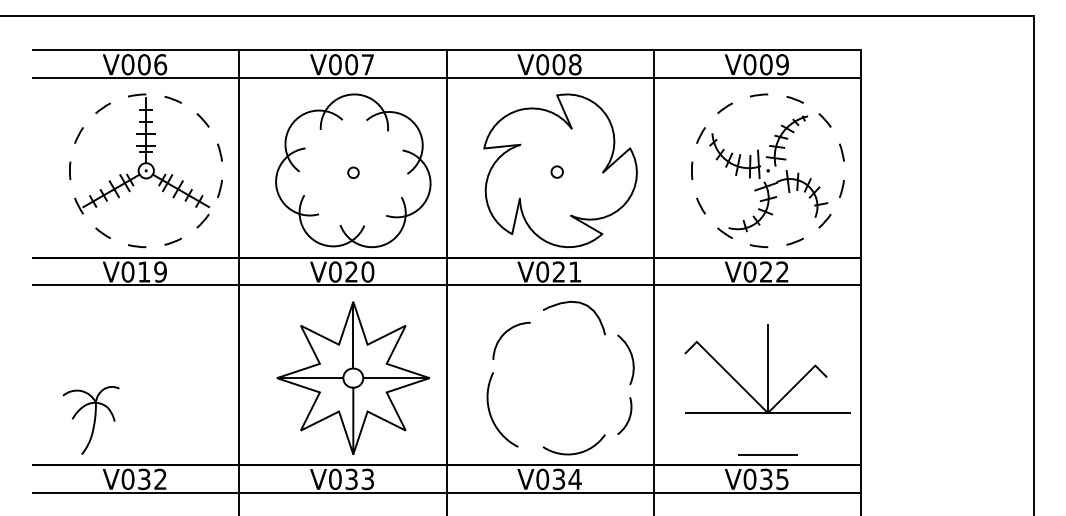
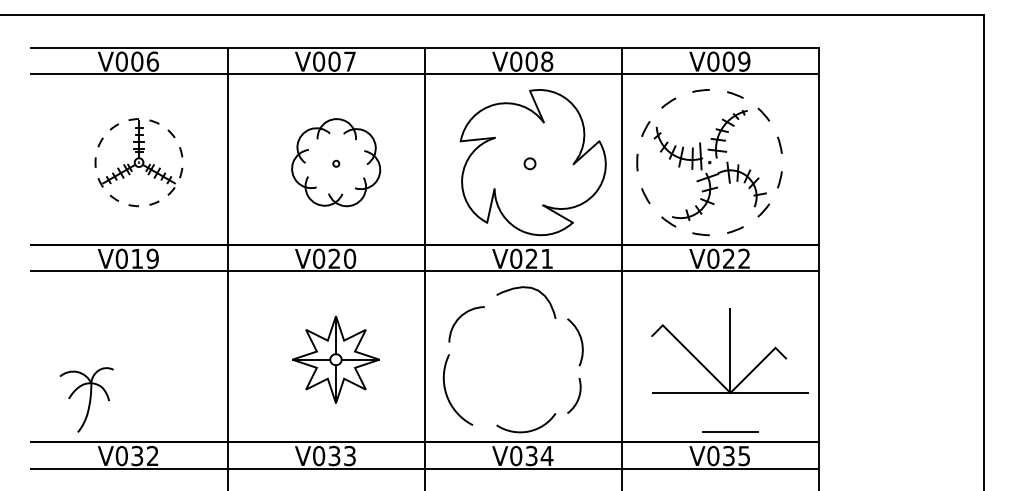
part: (145, 170) -> (138, 162), size x0.6
part: (353, 170) -> (336, 162), size x0.6
part: (767, 170) -> (709, 162), moved
part: (604, 335) -> (555, 319), moved
part: (352, 377) -> (335, 359), size x0.6

